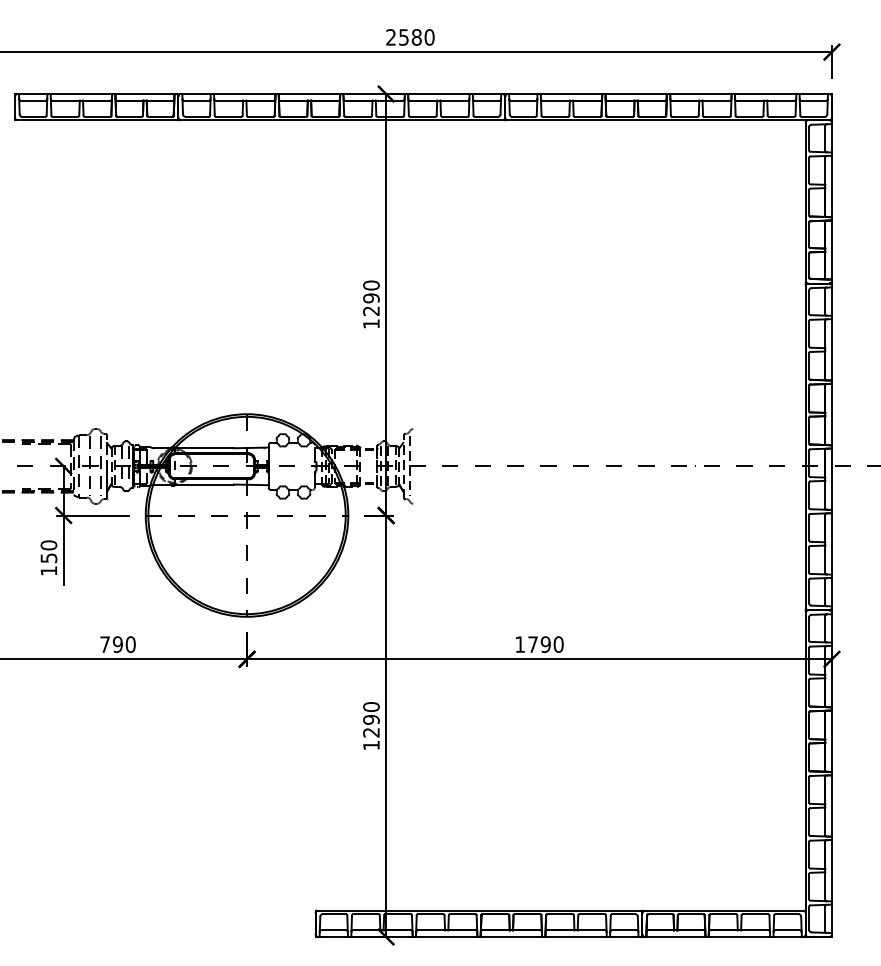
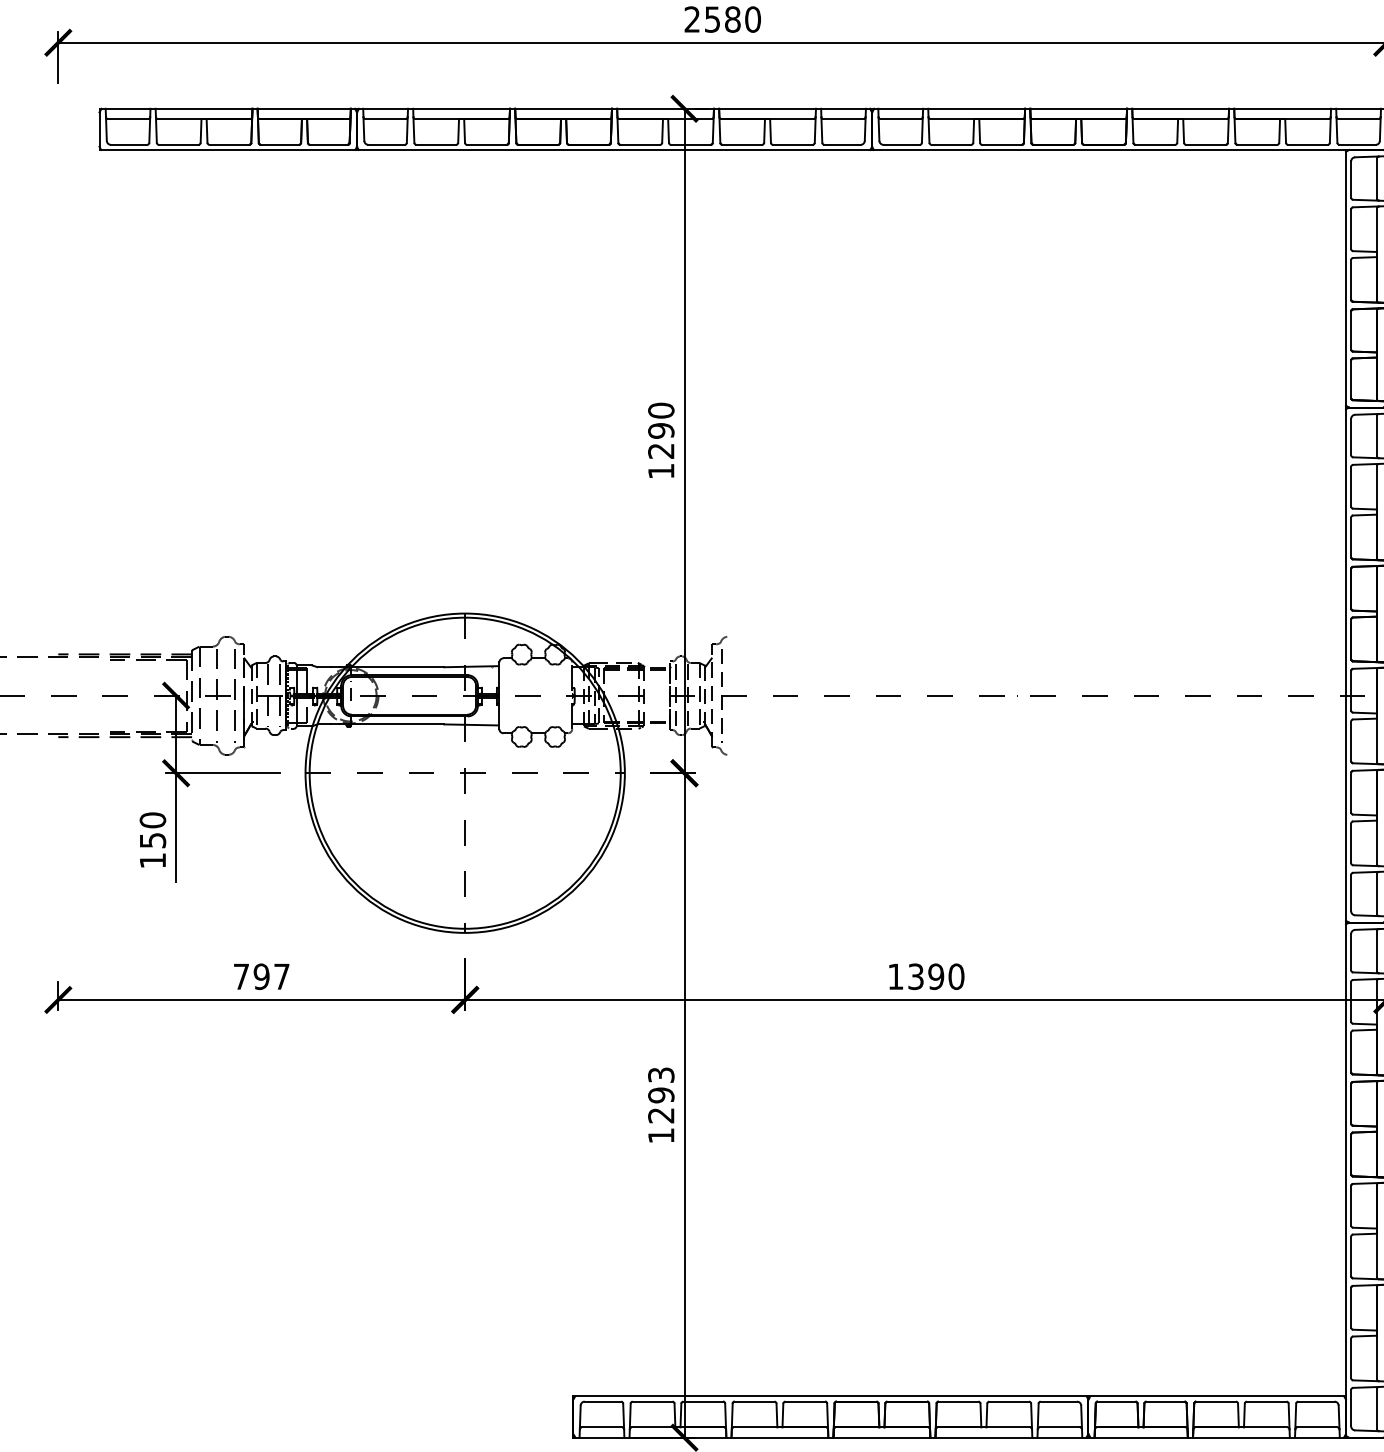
text: (130, 644) -> (281, 976), 790 -> 797
text: (532, 644) -> (915, 976), 1790 -> 1390
text: (371, 707) -> (661, 1075), 1290 -> 1293

